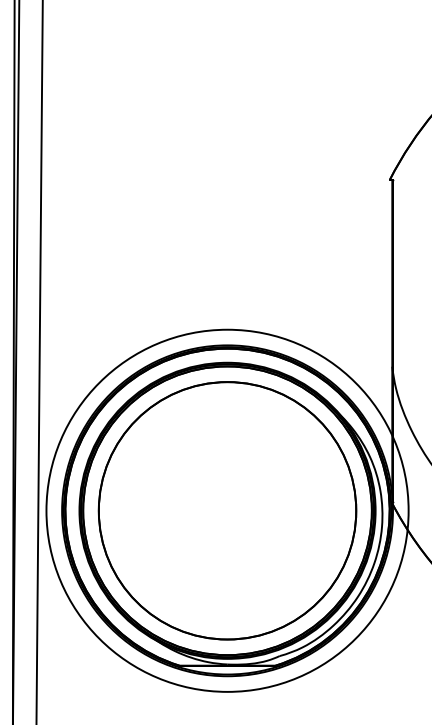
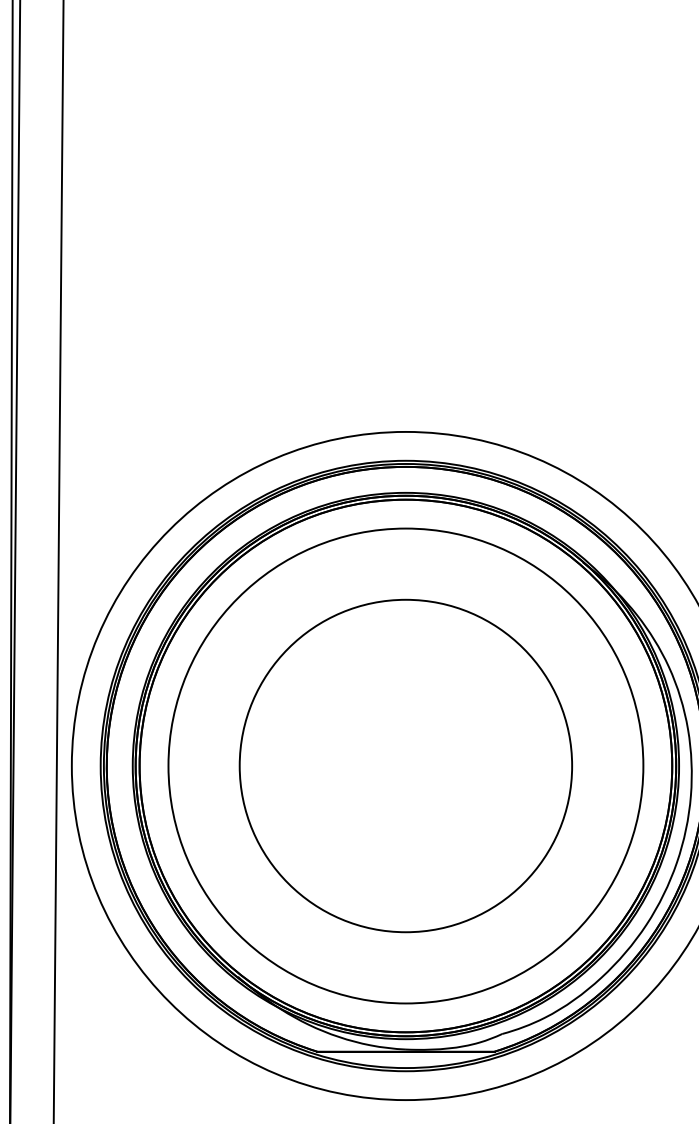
circle: (227, 510) -> (405, 765), size x0.7

